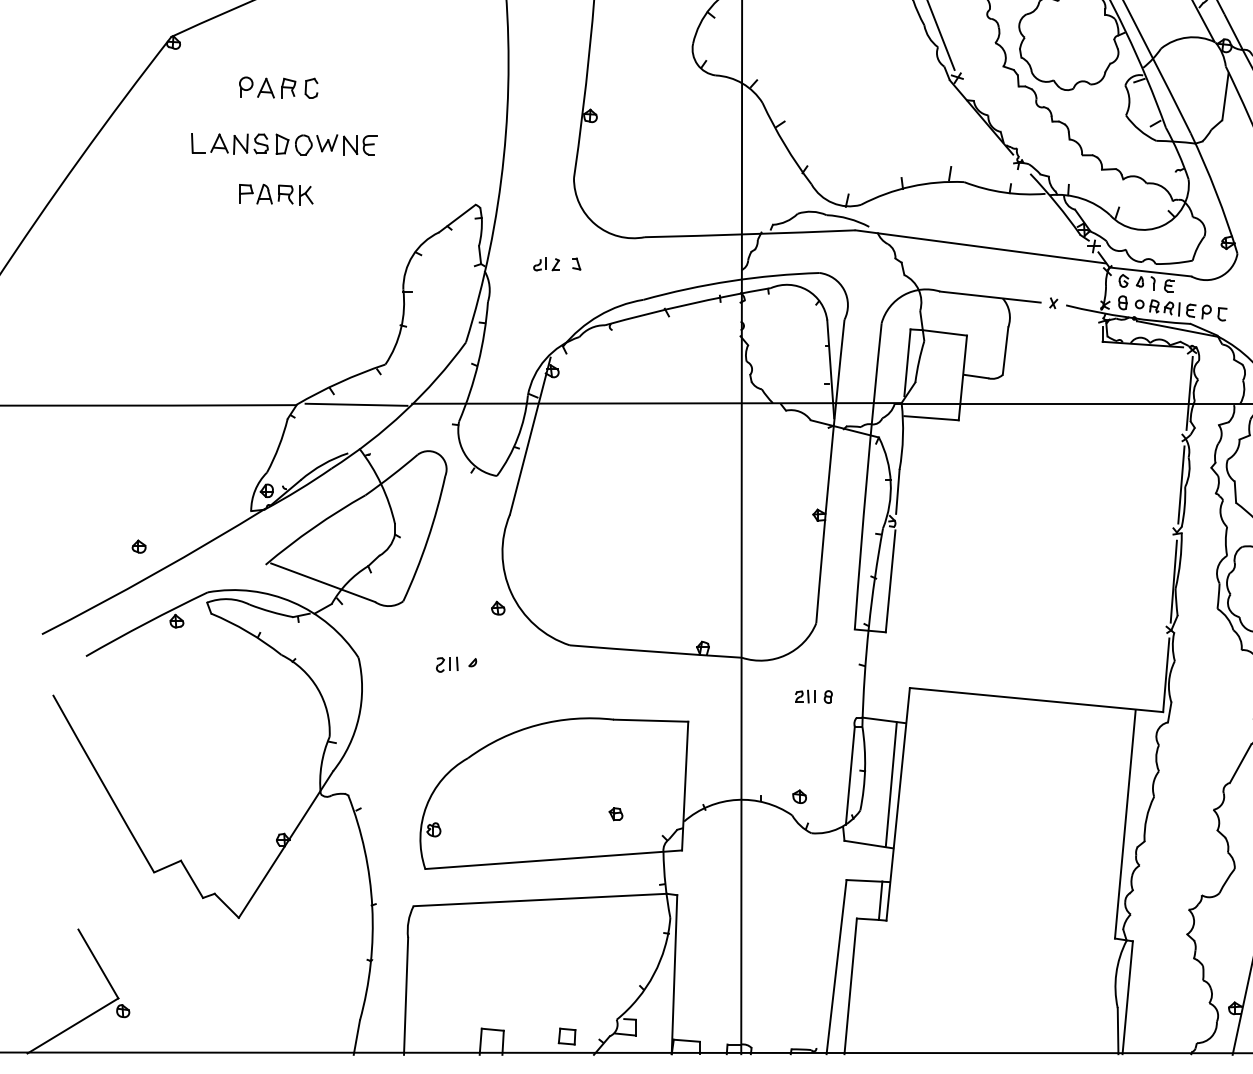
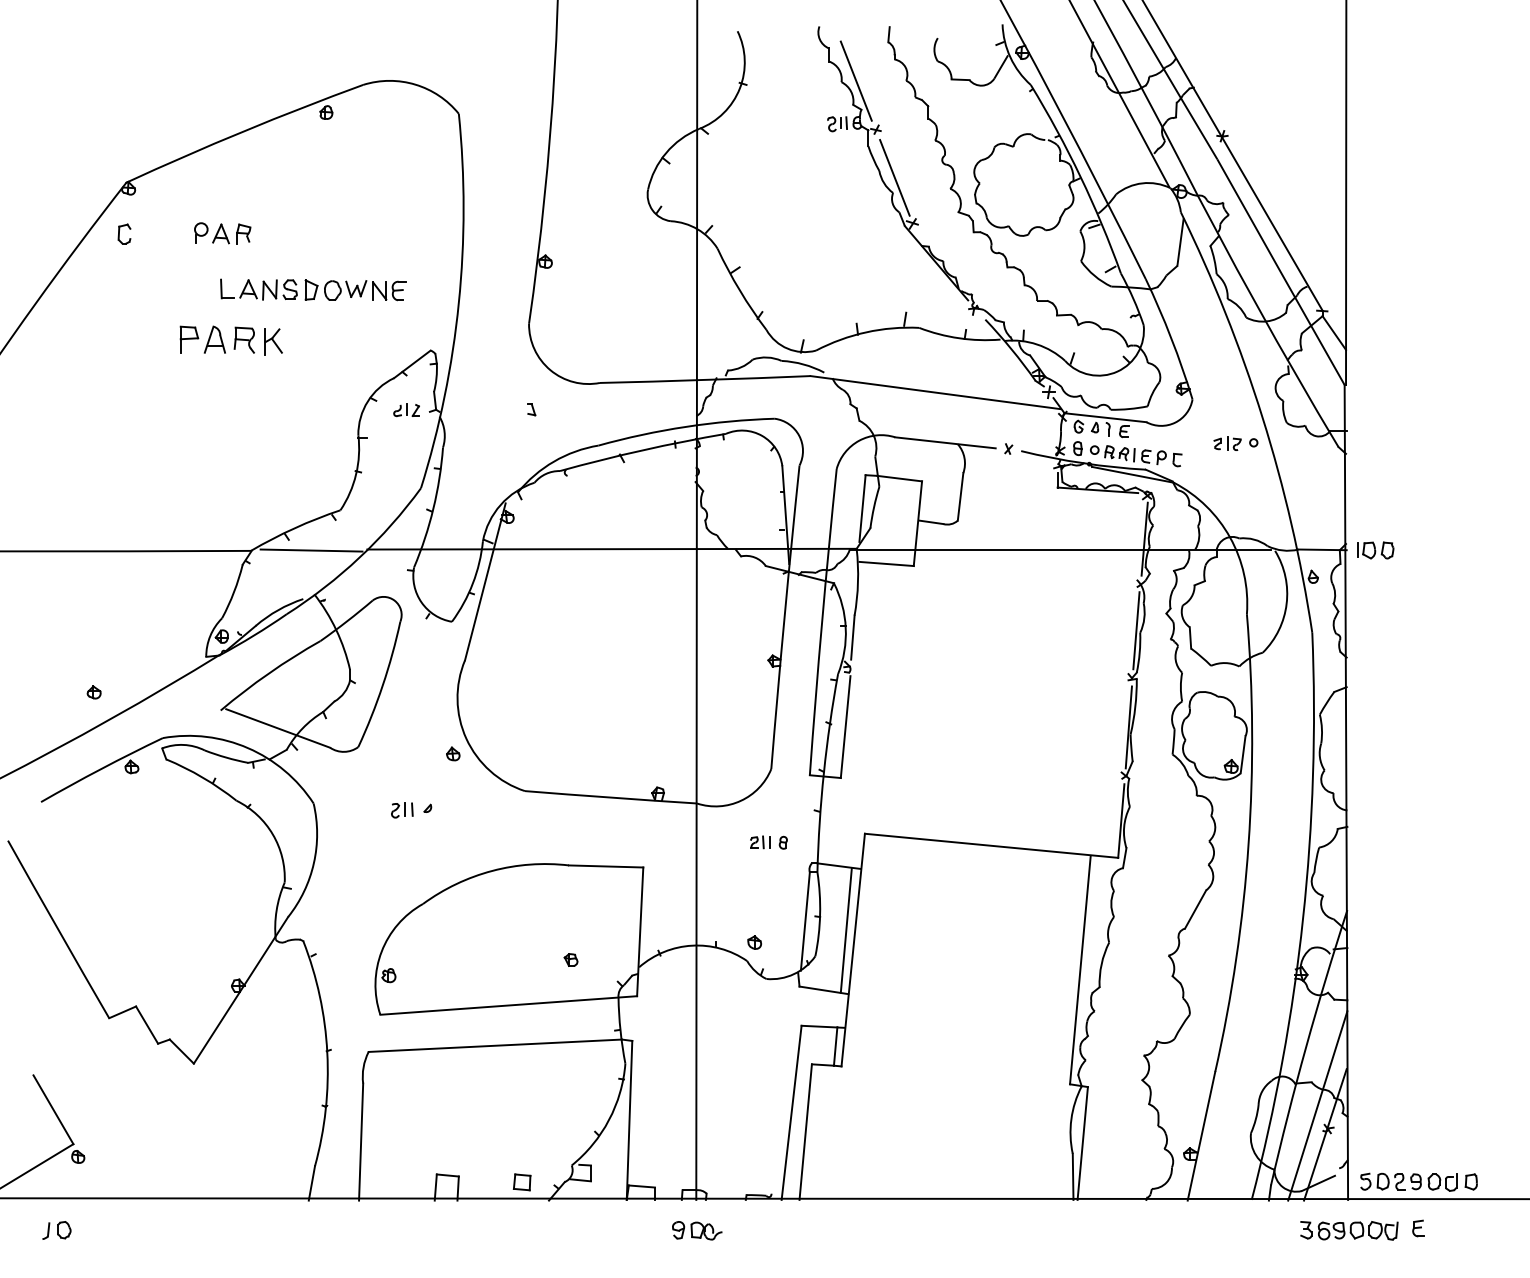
part: (311, 87) -> (124, 233), moved
part: (284, 143) -> (313, 289), moved
part: (276, 194) -> (231, 340), size x1.4
part: (546, 264) -> (406, 410), moved

